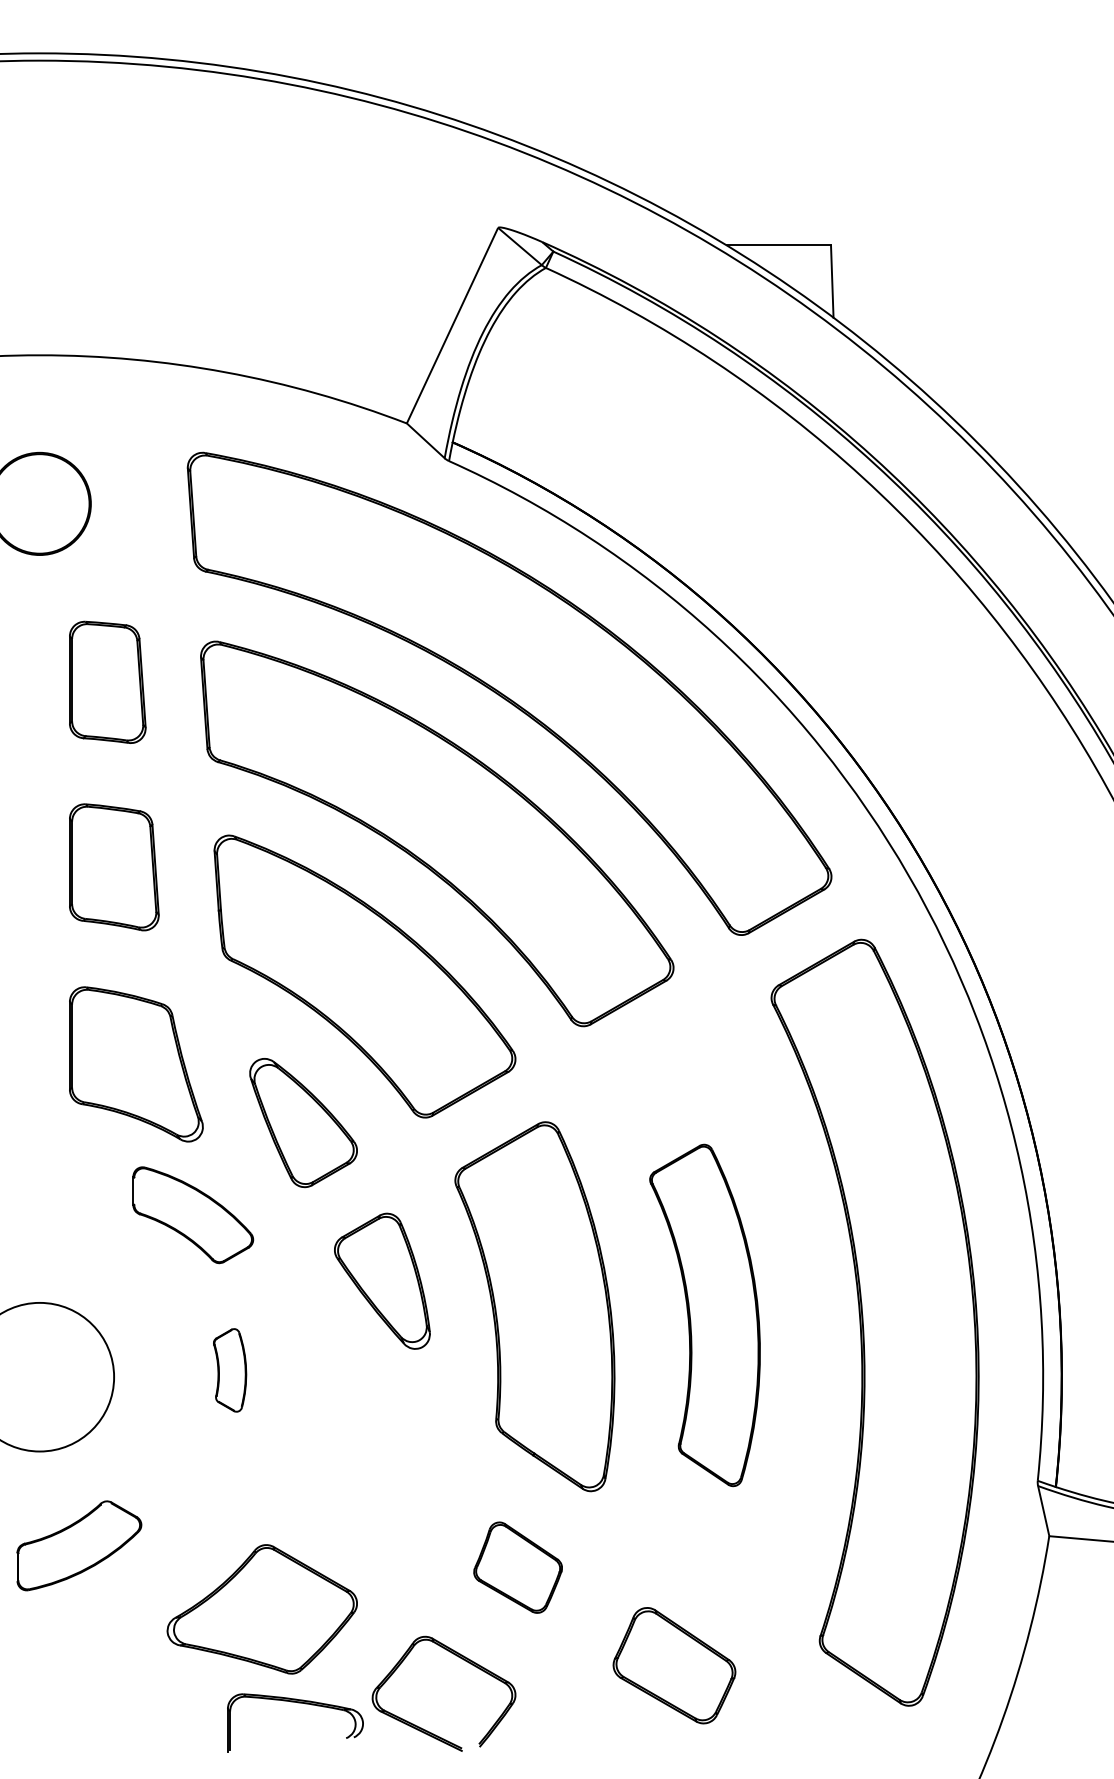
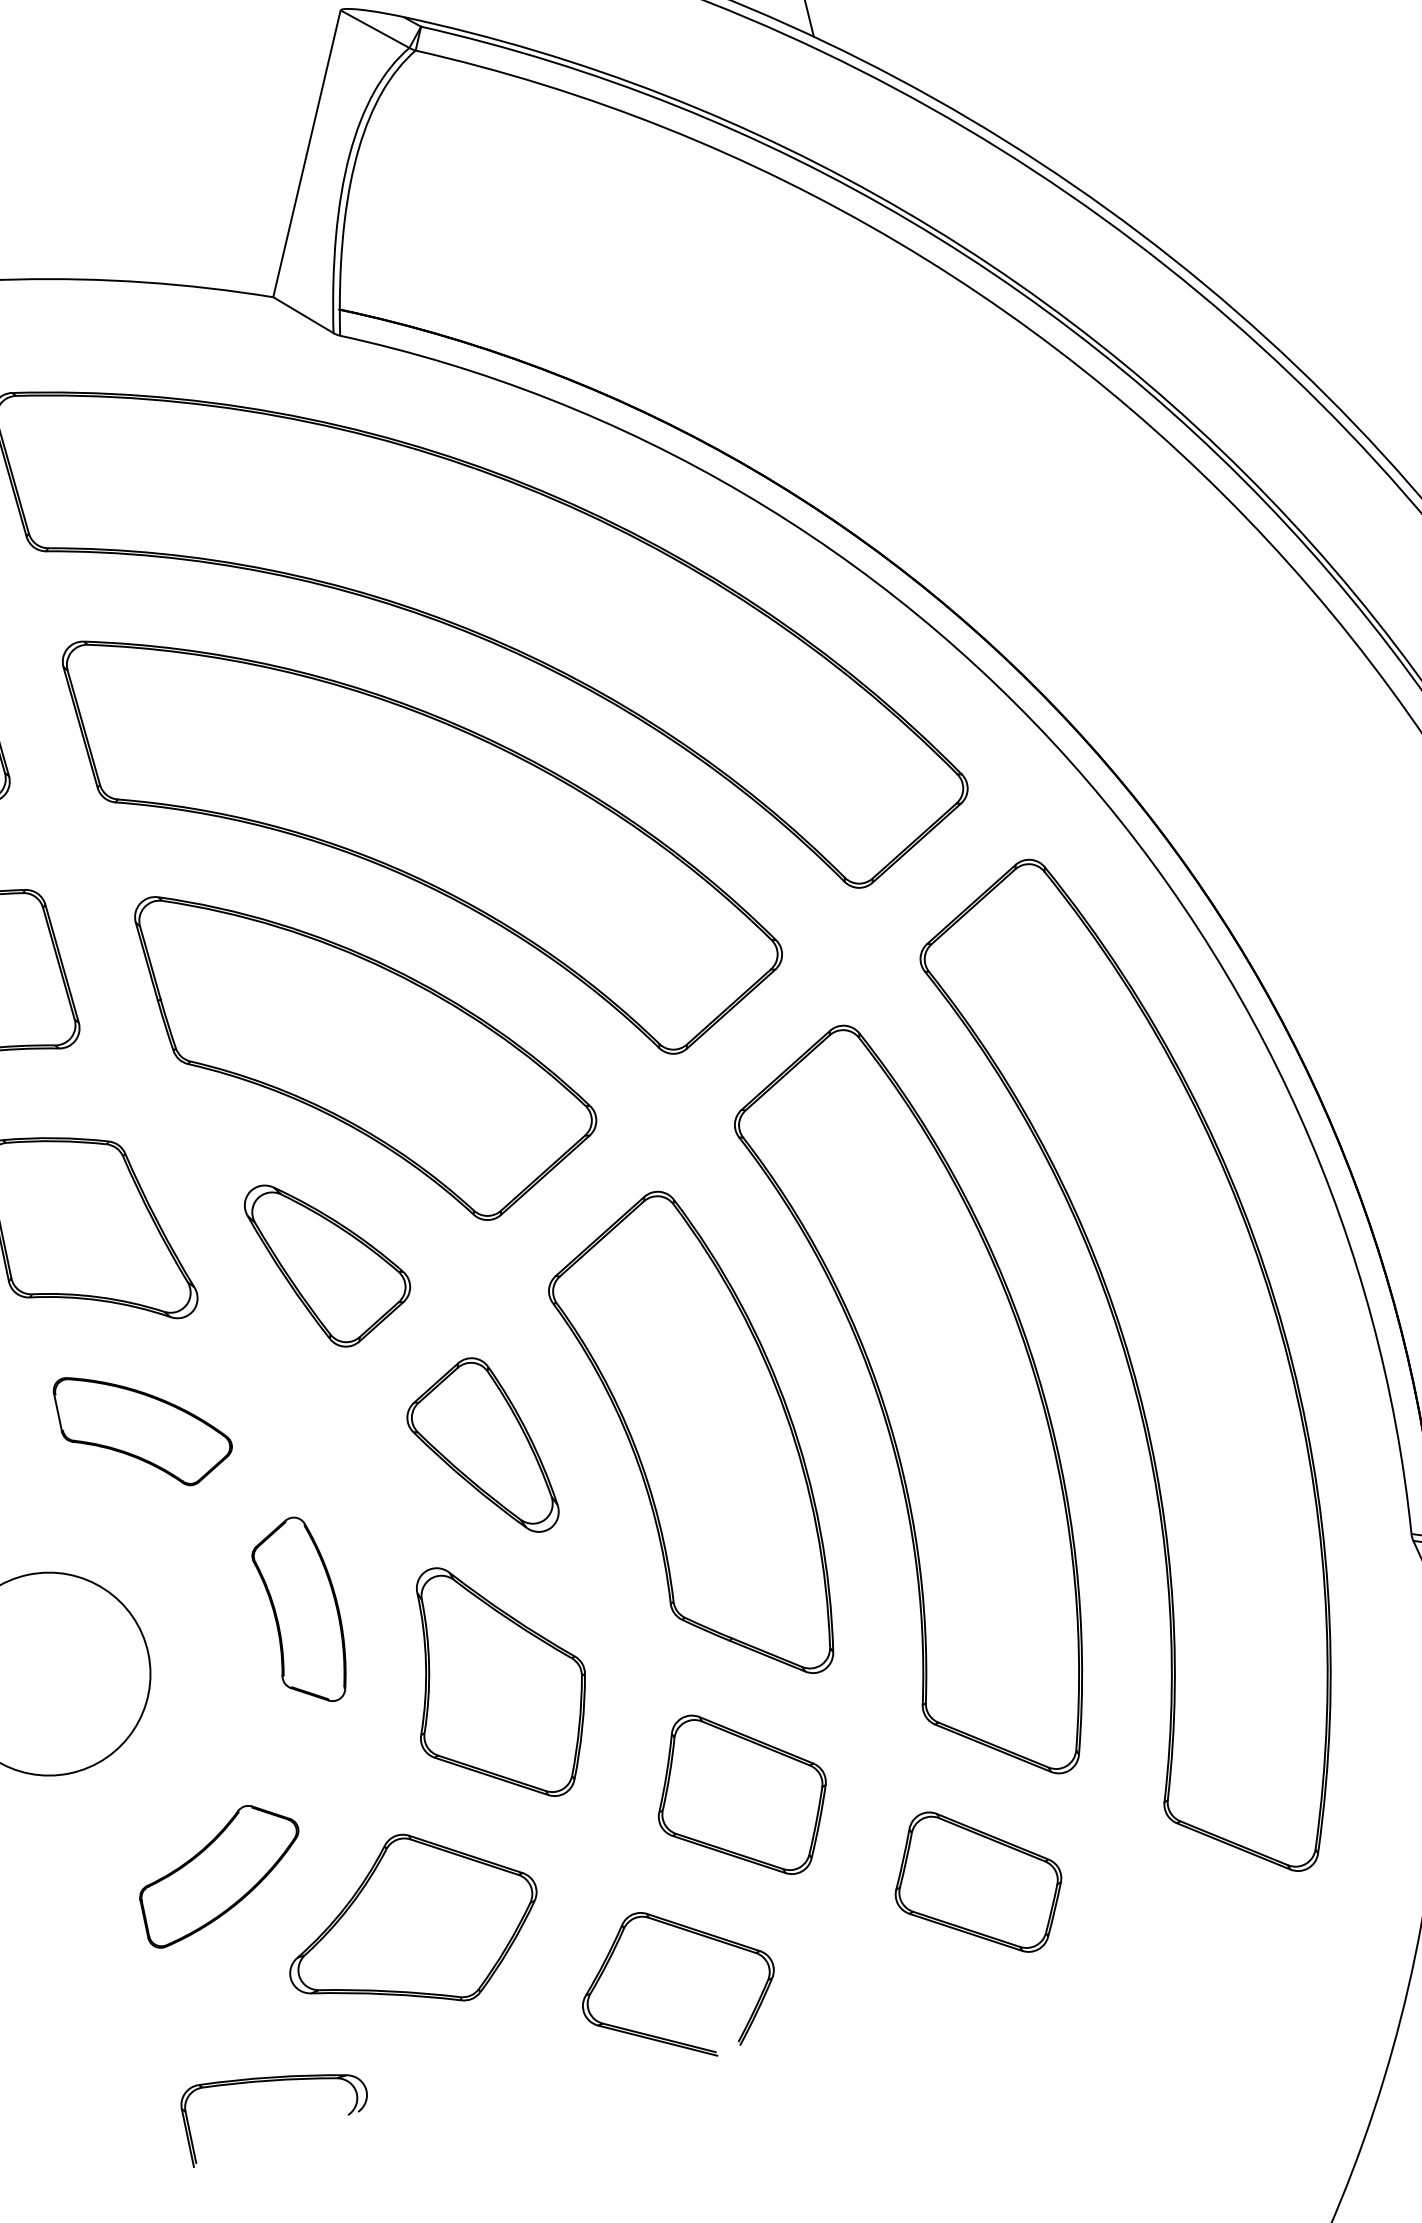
part: (193, 1215) -> (145, 1428), moved
part: (704, 1315) -> (919, 1406), size x1.67
part: (229, 1370) -> (300, 1612), size x1.67
part: (360, 1449) -> (497, 1681), added
part: (79, 1545) -> (221, 1872), moved
part: (517, 1567) -> (740, 1795), size x1.43
part: (298, 1703) -> (274, 2082), moved

